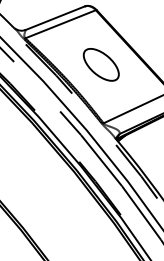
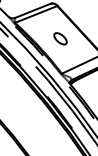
part: (101, 64) -> (60, 38), size x0.6

